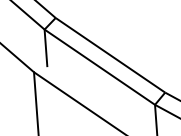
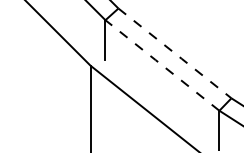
line: (110, 55) -> (175, 53), solid -> dashed
line: (98, 67) -> (161, 65), solid -> dashed

